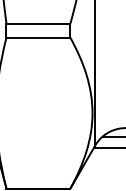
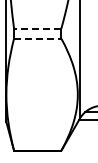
line: (38, 23) -> (37, 28), solid -> dashed
line: (38, 37) -> (37, 38), solid -> dashed

